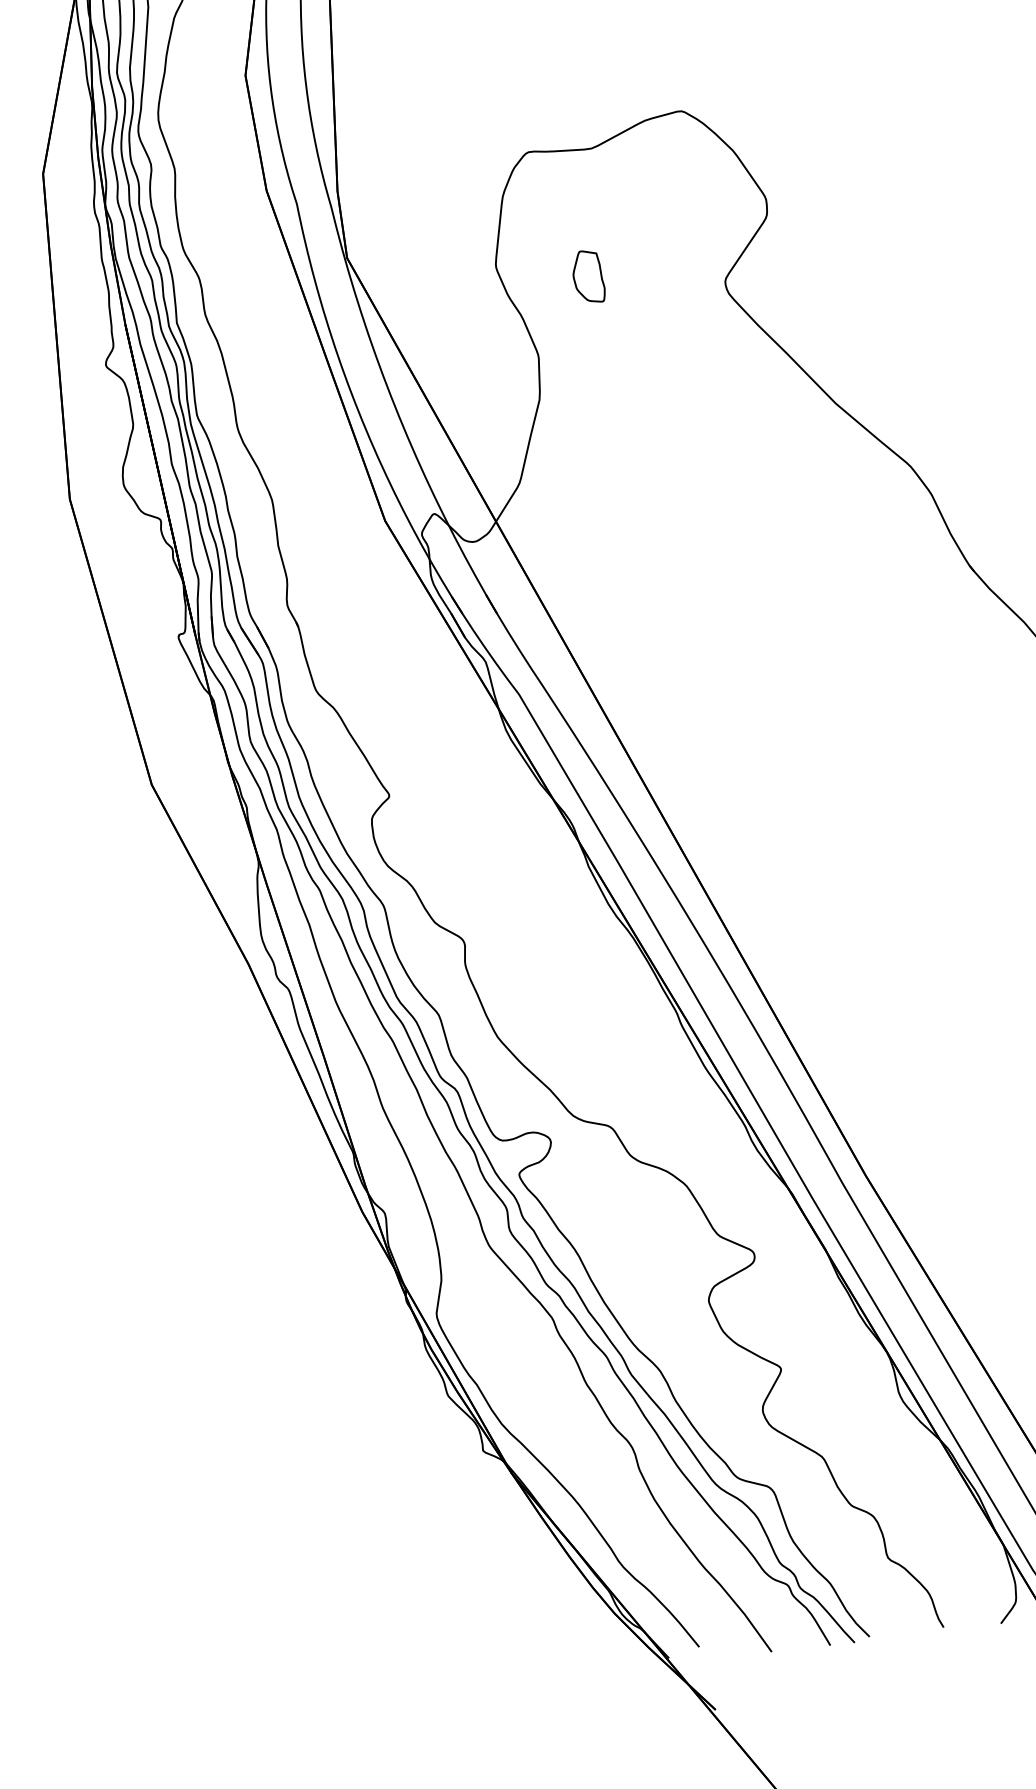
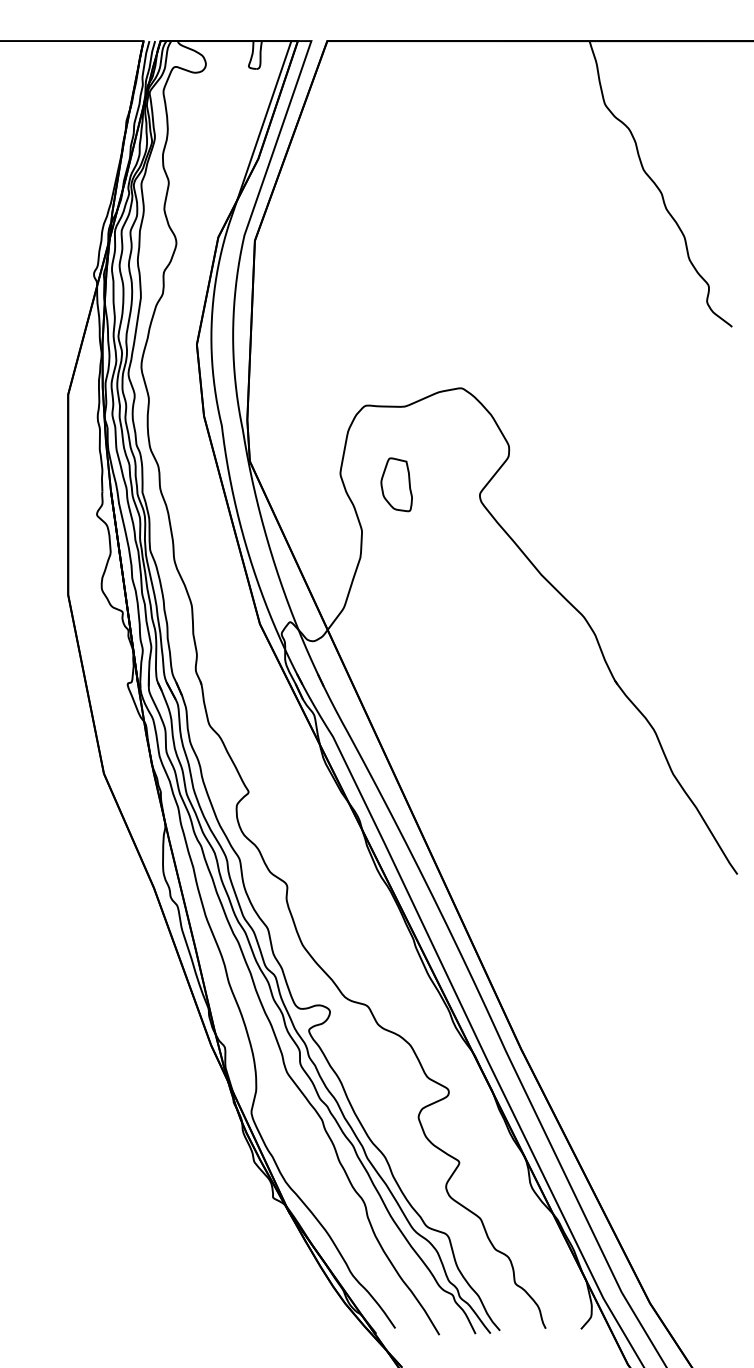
part: (588, 276) -> (396, 484), size x1.67

